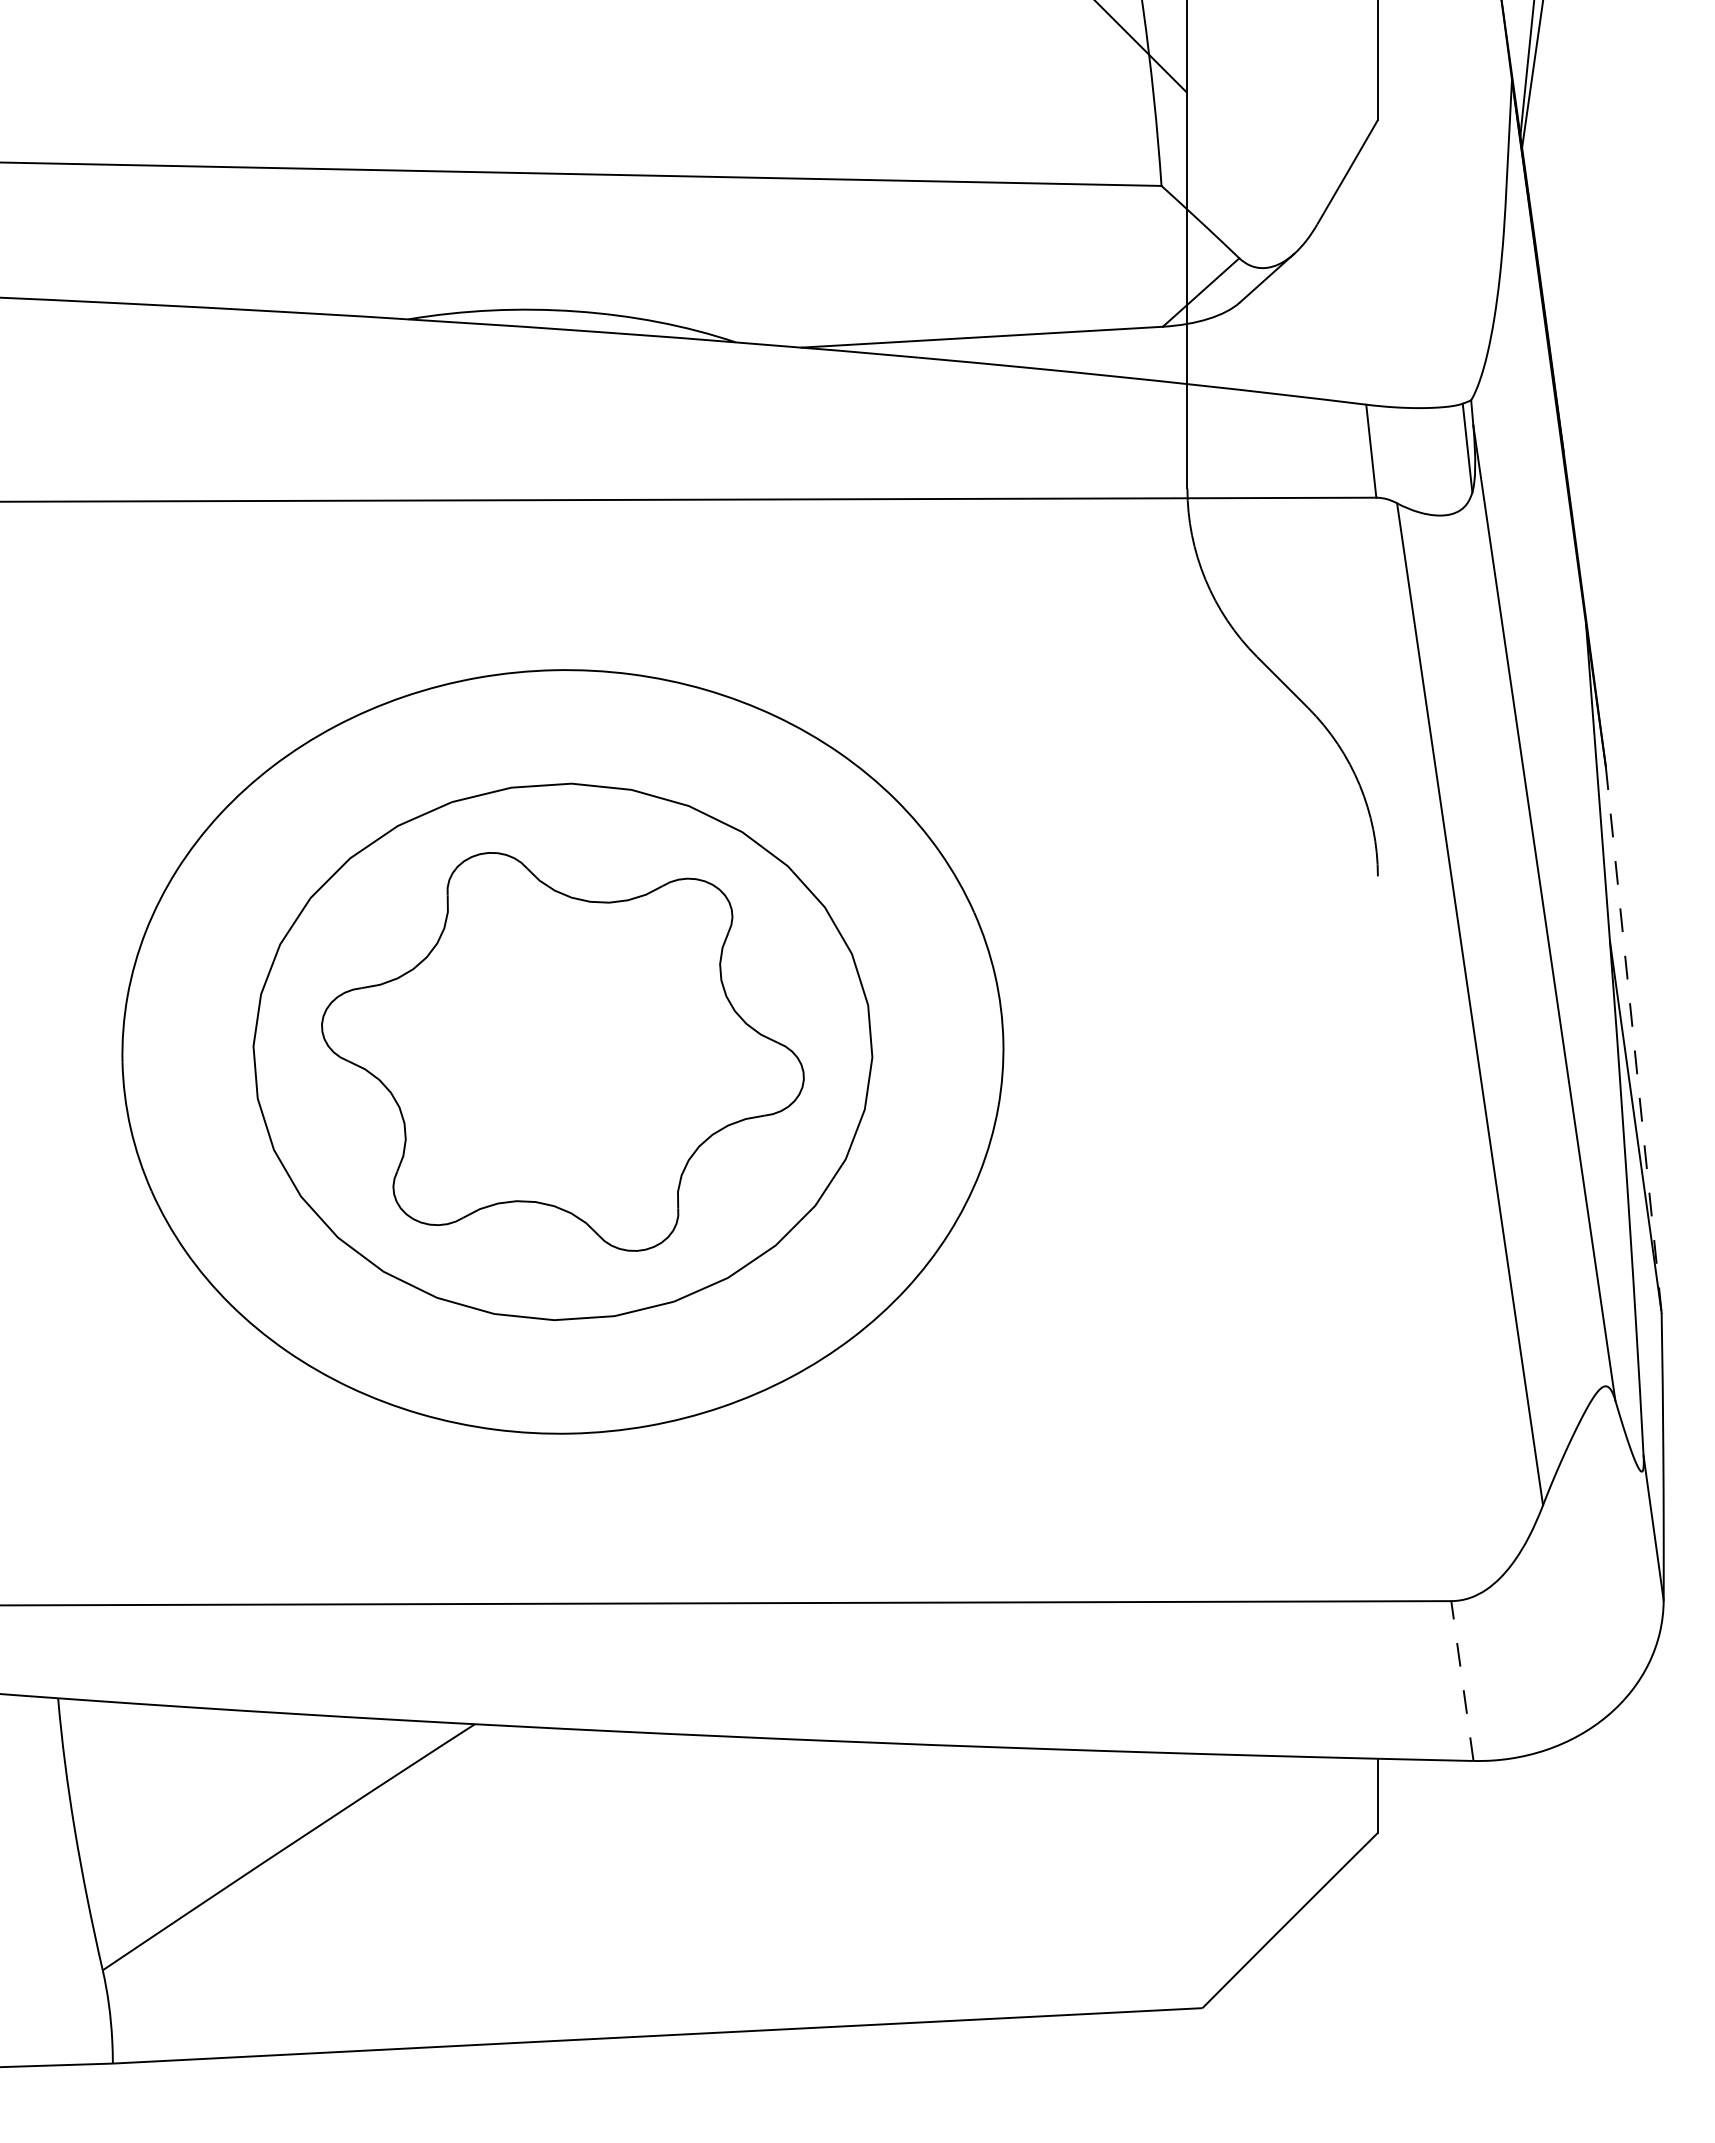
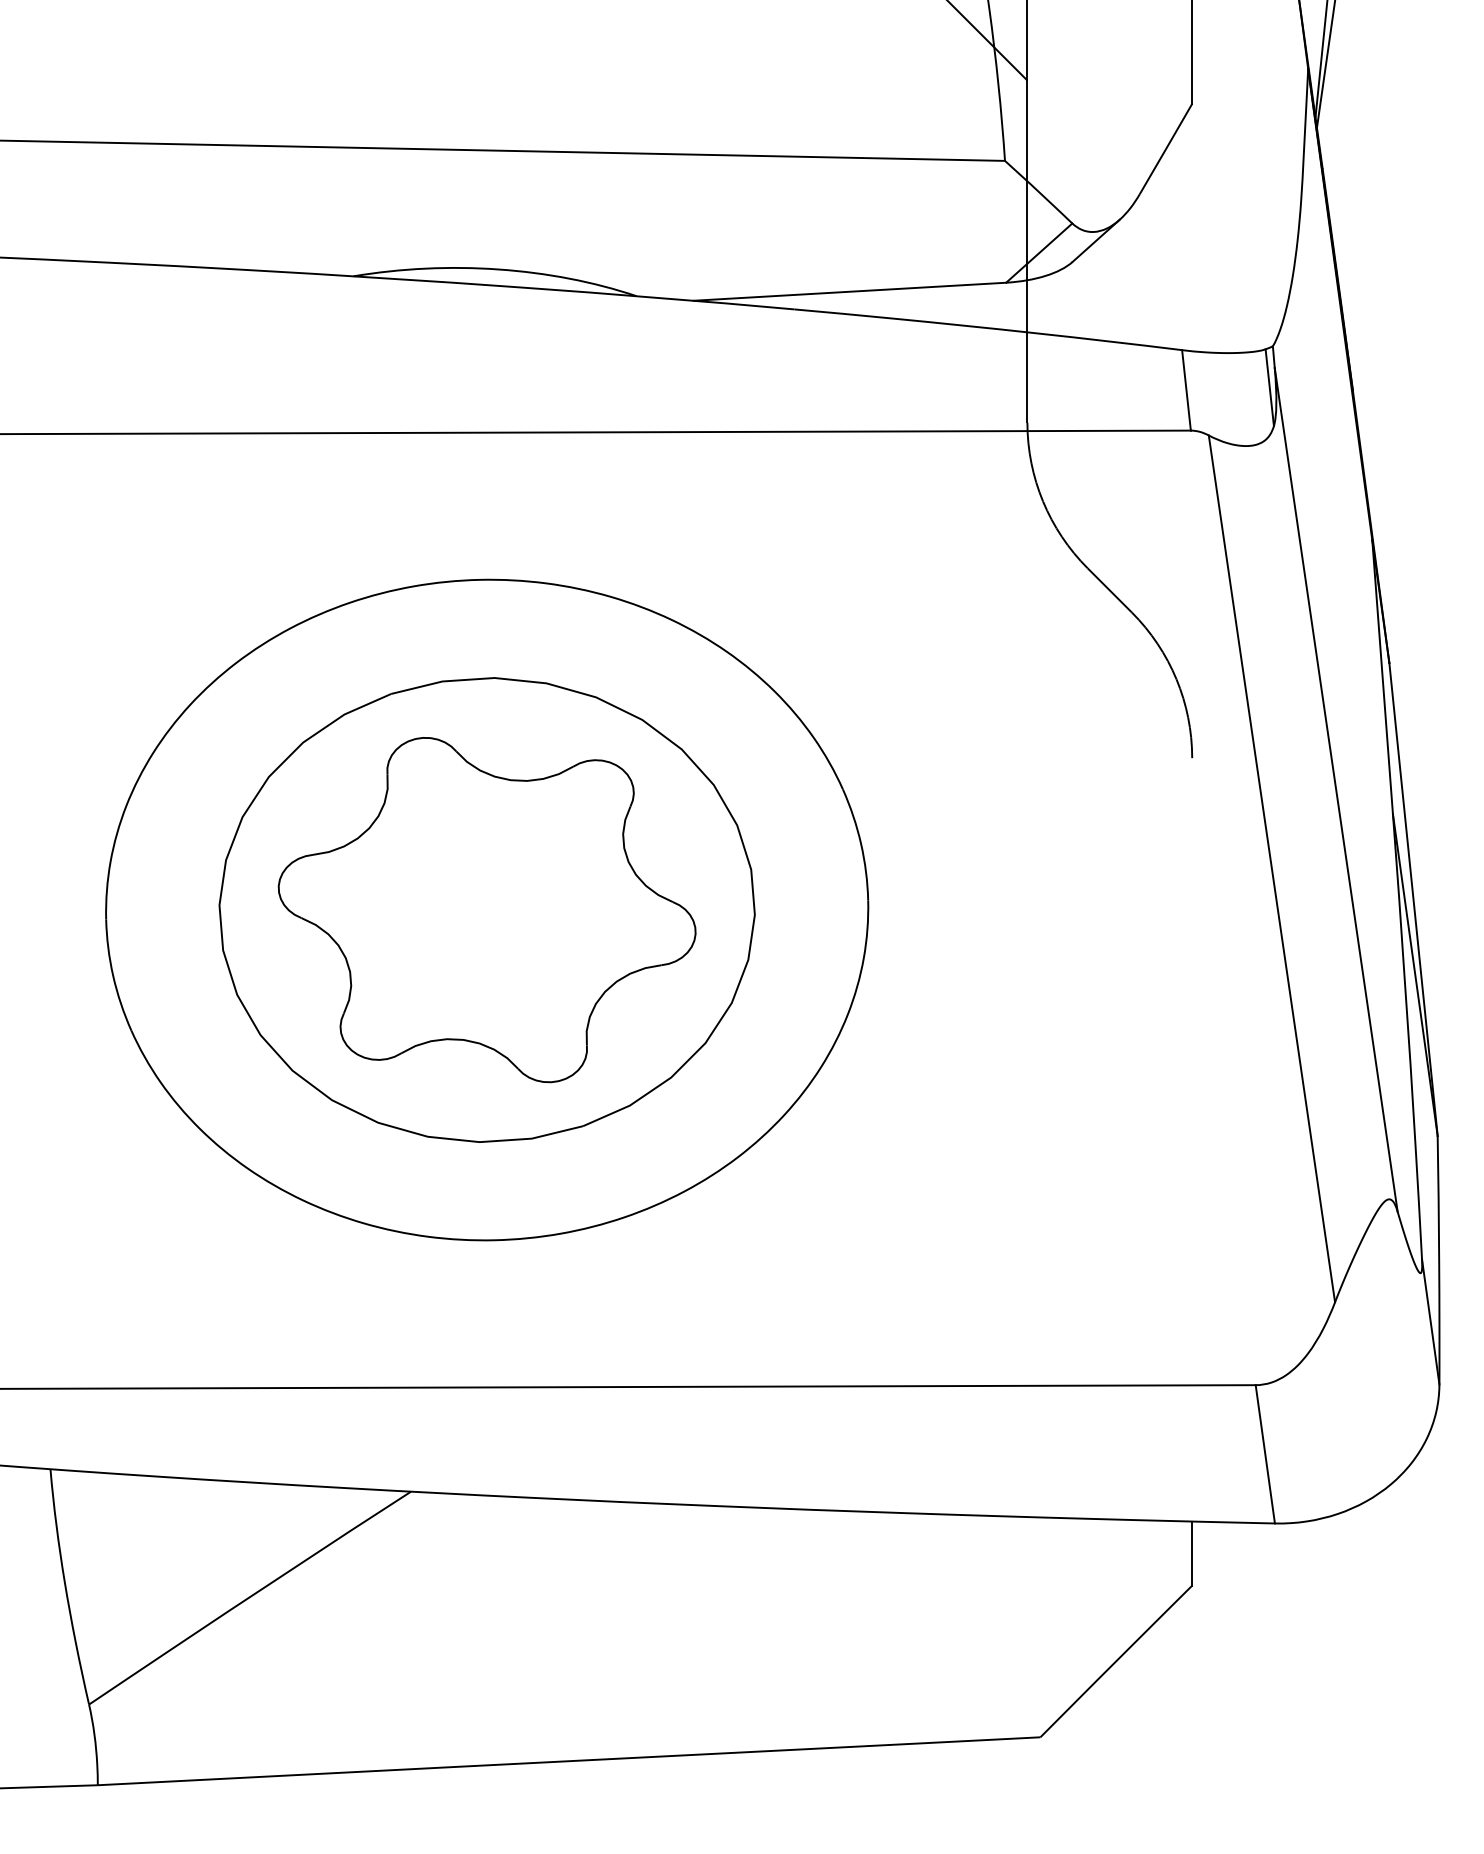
line: (1633, 1039) -> (1413, 899), dashed -> solid
line: (1462, 1681) -> (1265, 1454), dashed -> solid

